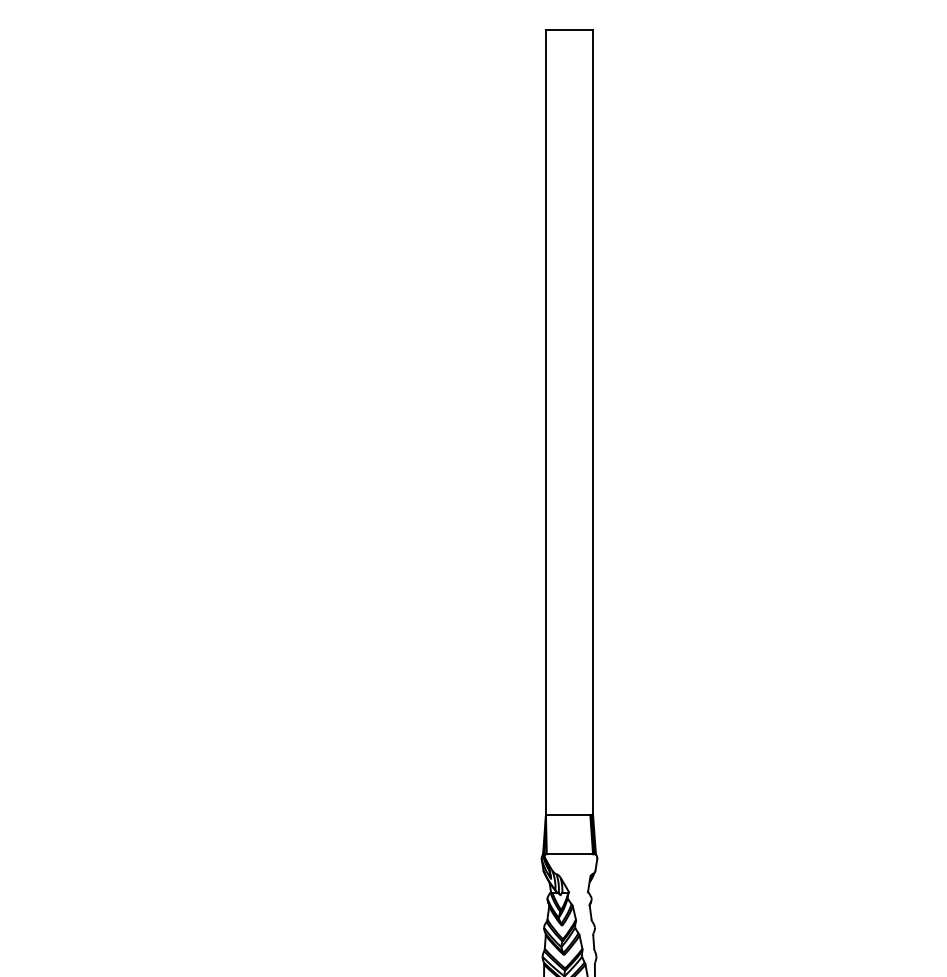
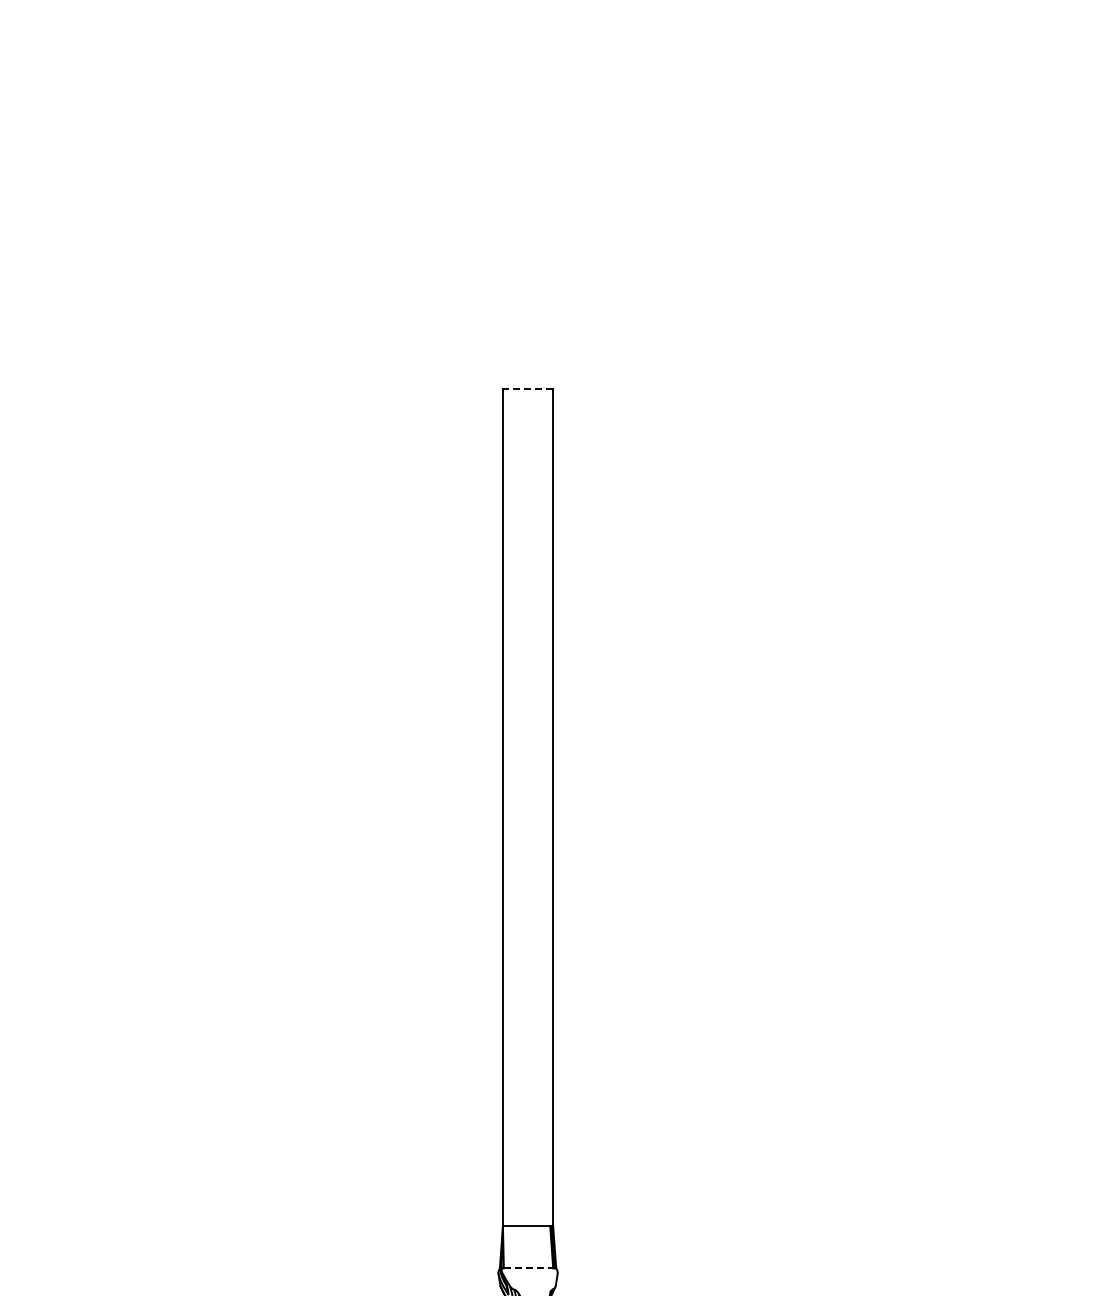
line: (568, 30) -> (527, 389), solid -> dashed
line: (569, 854) -> (528, 1268), solid -> dashed

